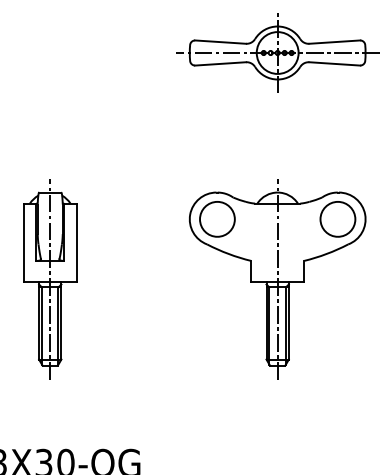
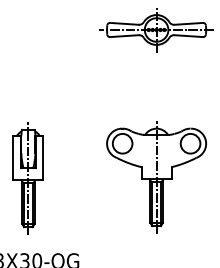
part: (48, 279) -> (27, 178), moved
part: (277, 279) -> (156, 177), moved

